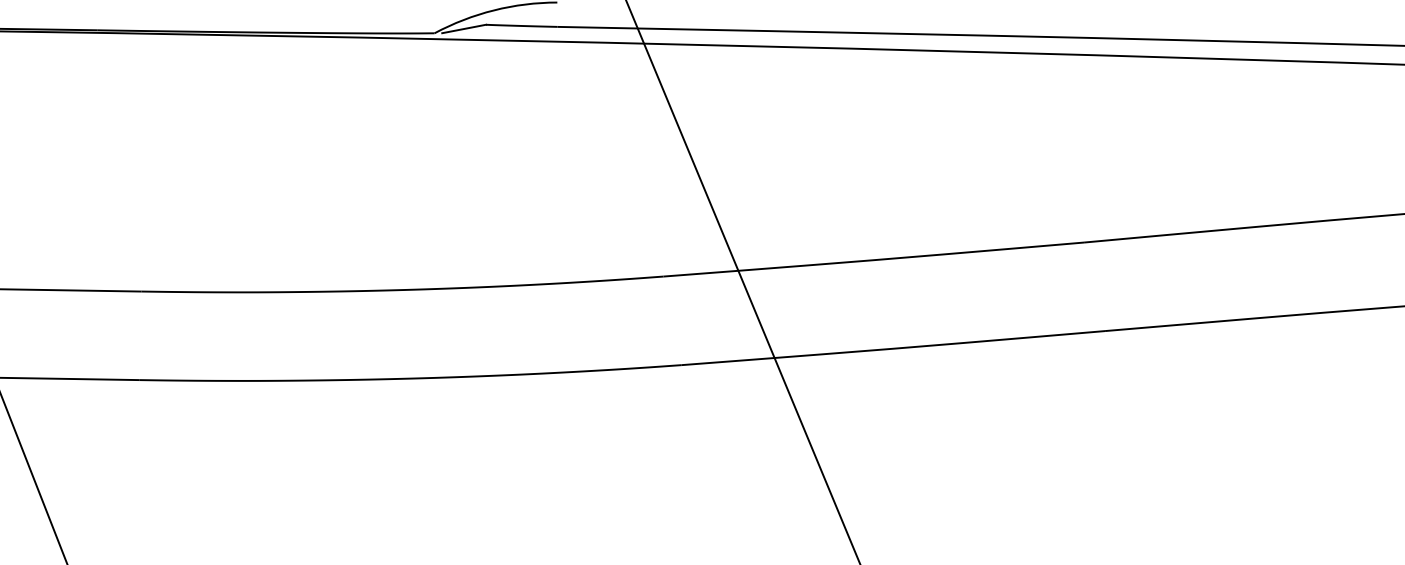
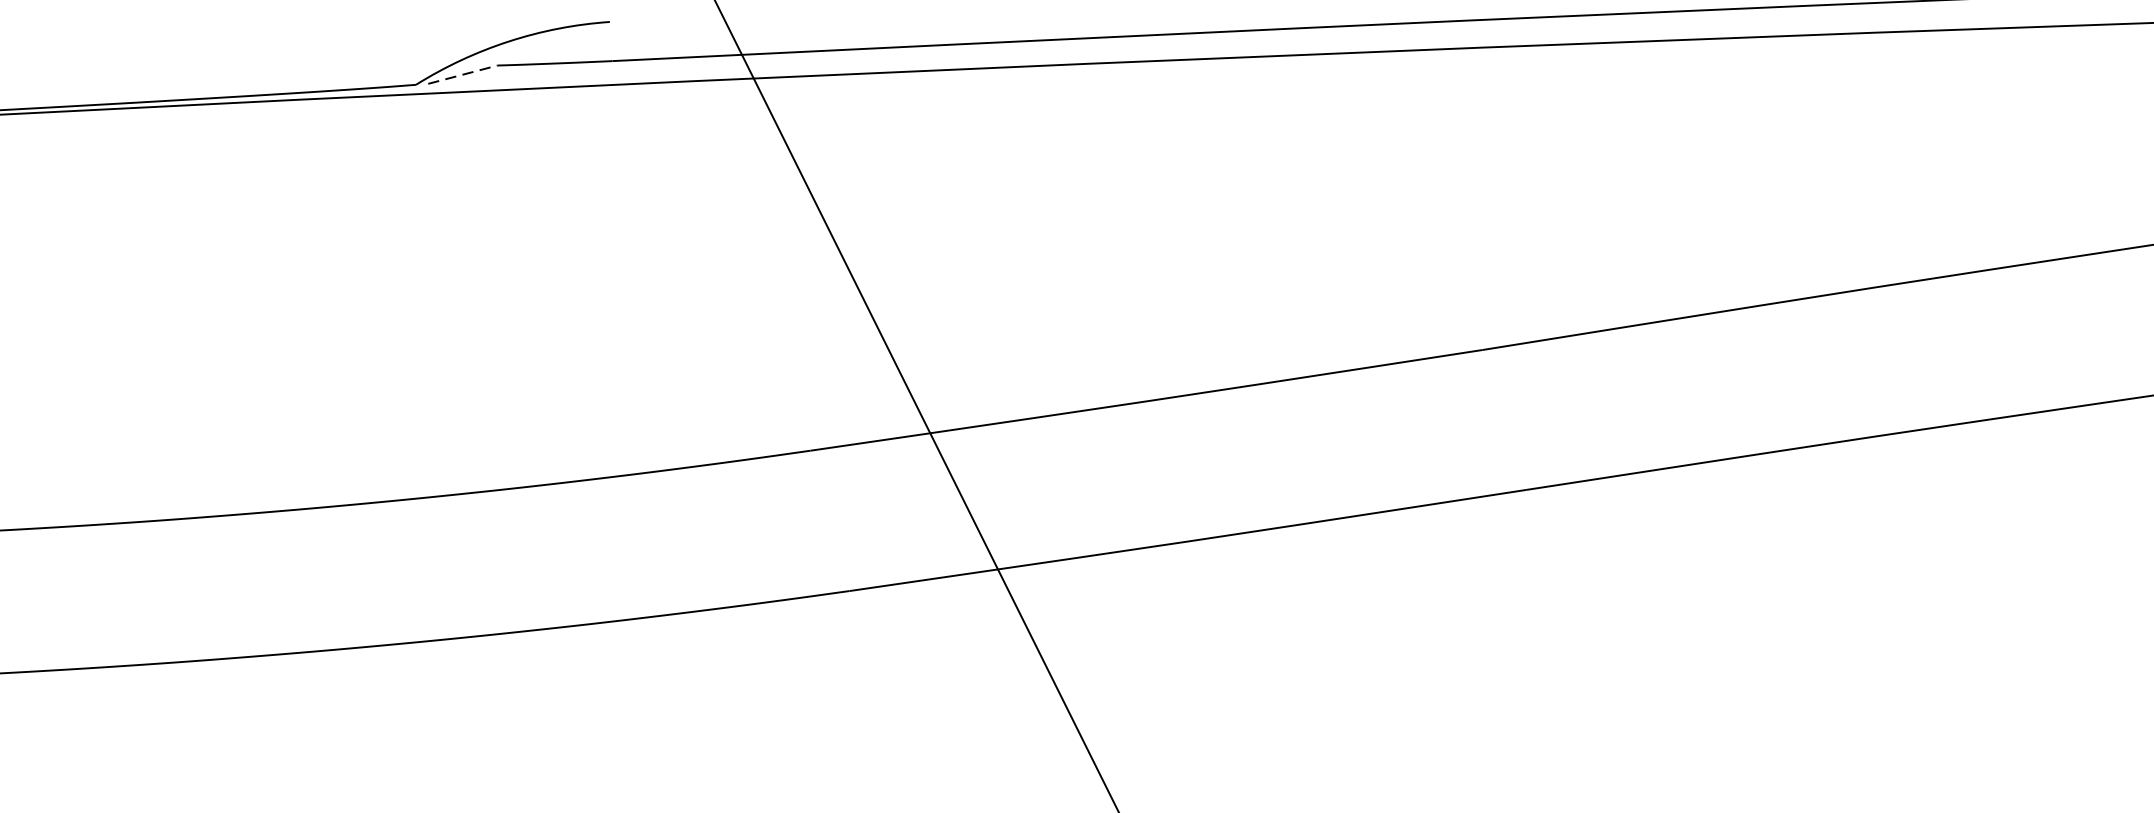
line: (464, 28) -> (463, 73), solid -> dashed

